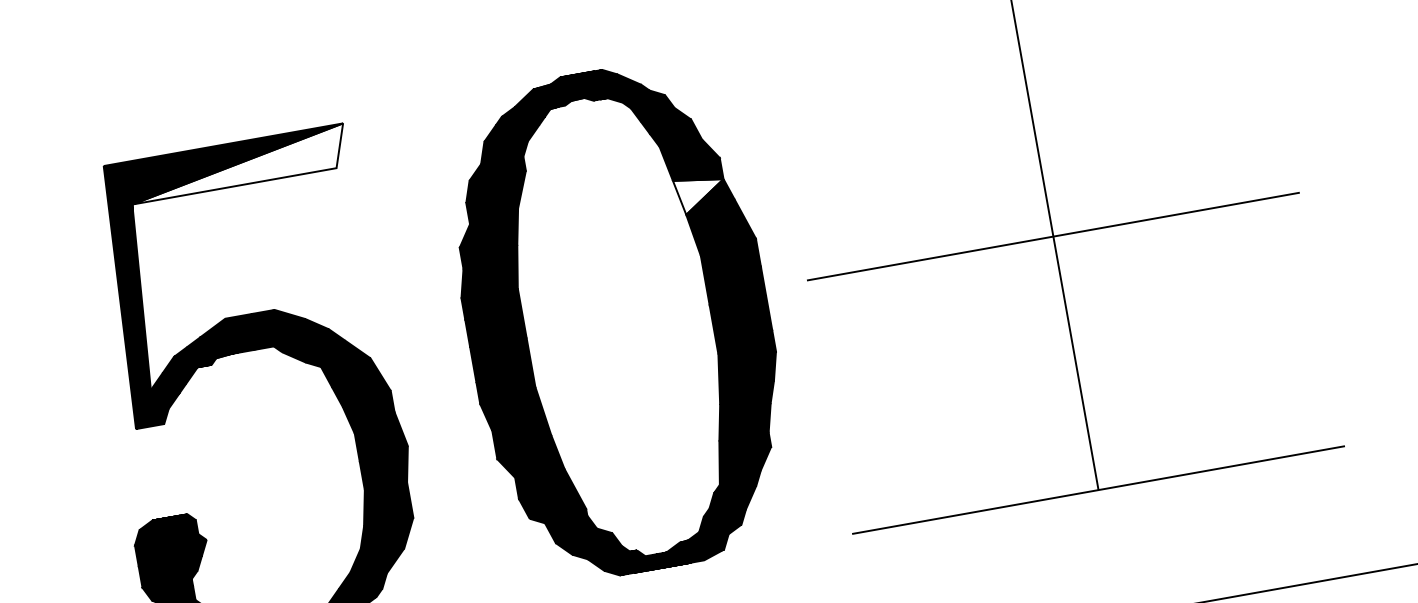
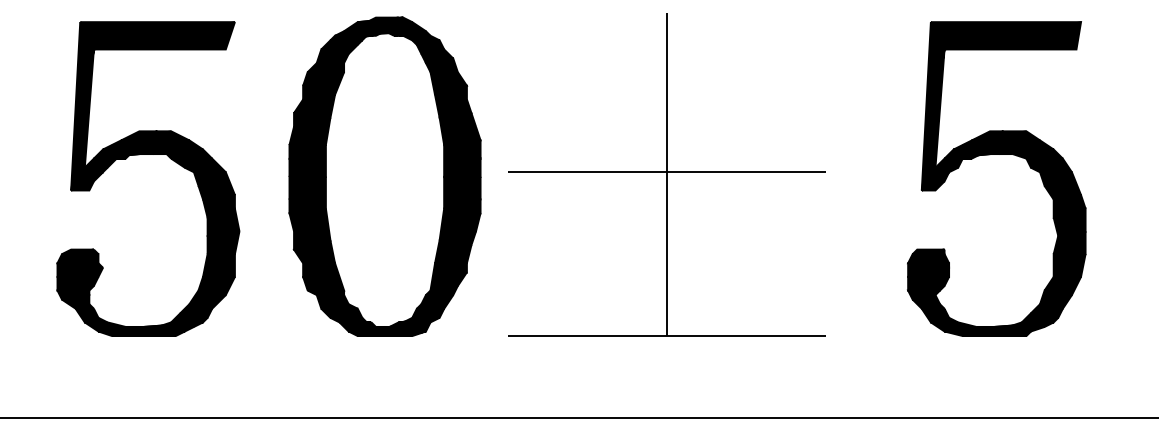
fill: (236, 163) -> (163, 35), added
fill: (699, 192) -> (450, 105), added

